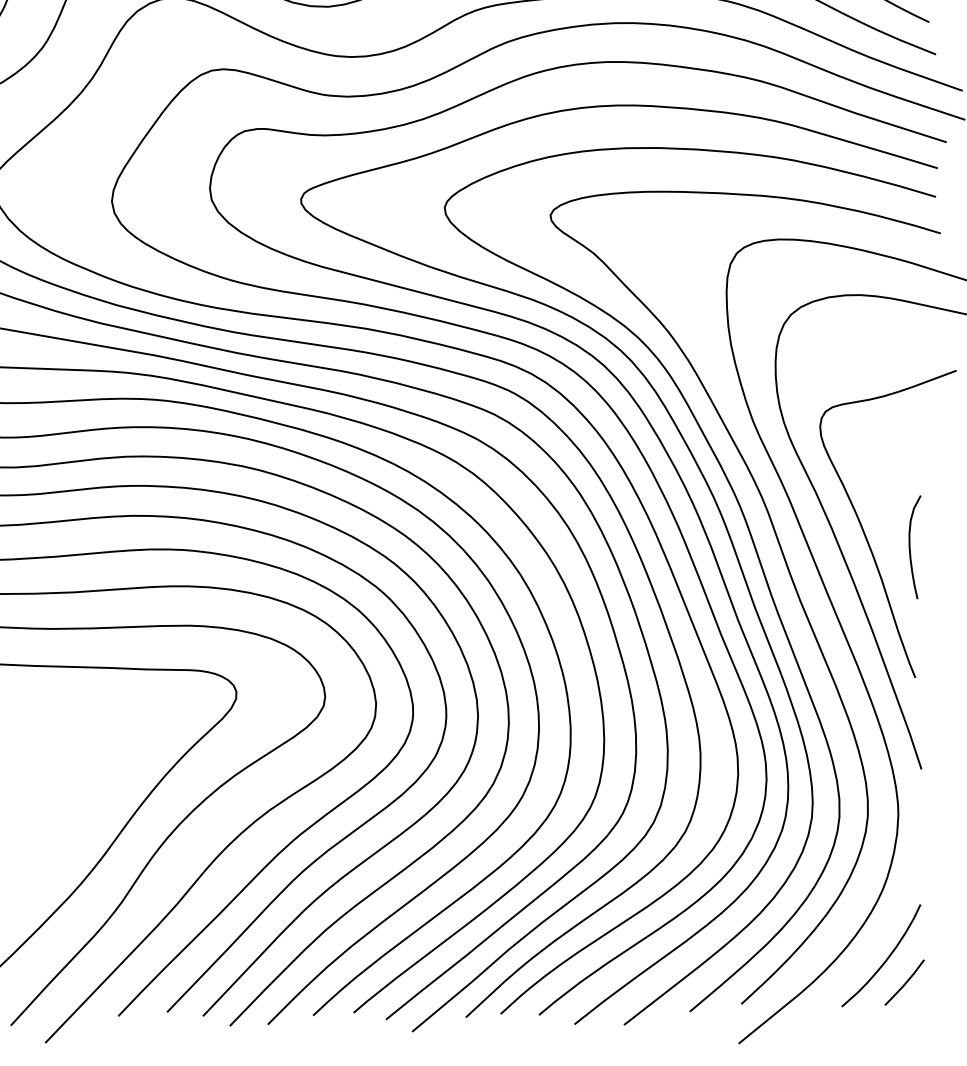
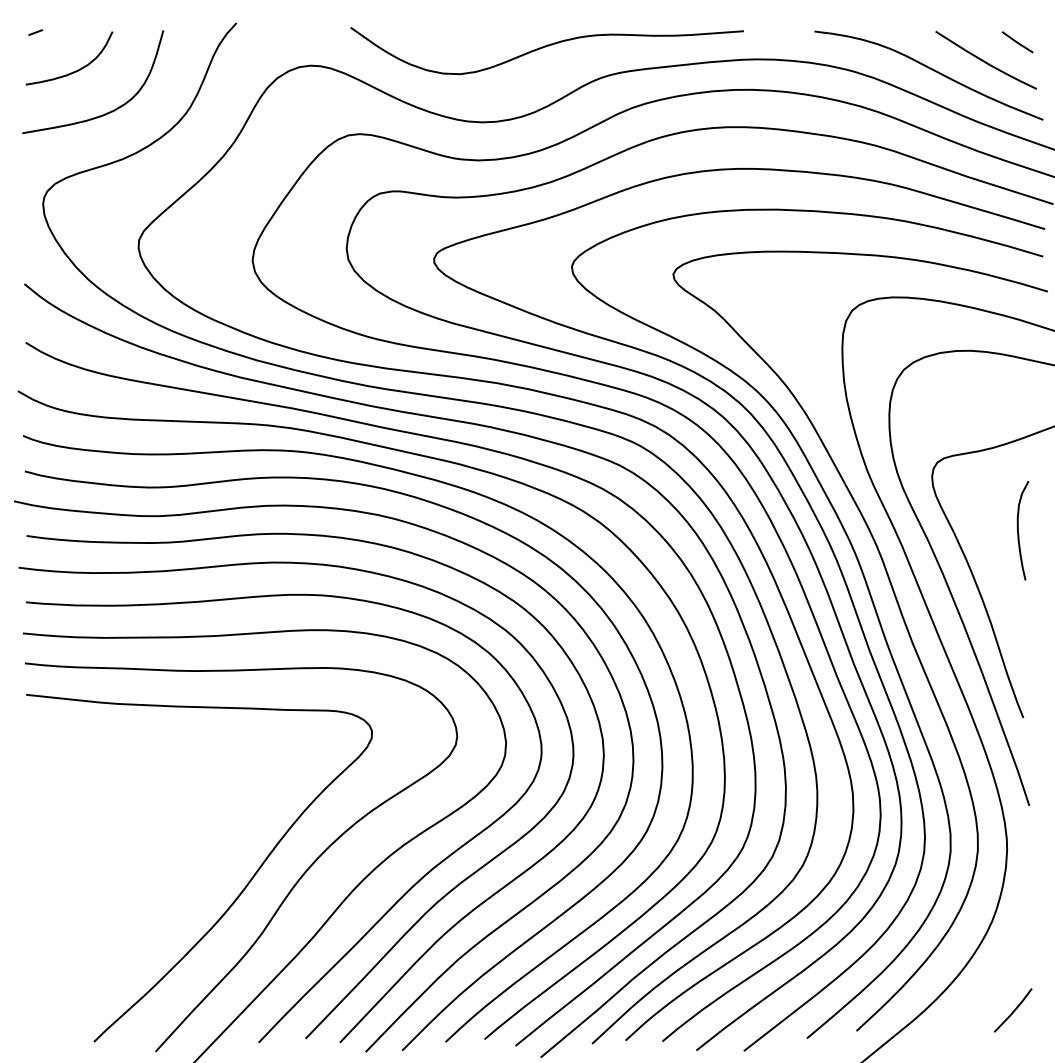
curve: (910, 547) -> (1018, 530), moved
curve: (885, 959) -> (994, 988), removed

